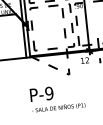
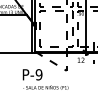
text: (57, 98) -> (45, 79), moved

